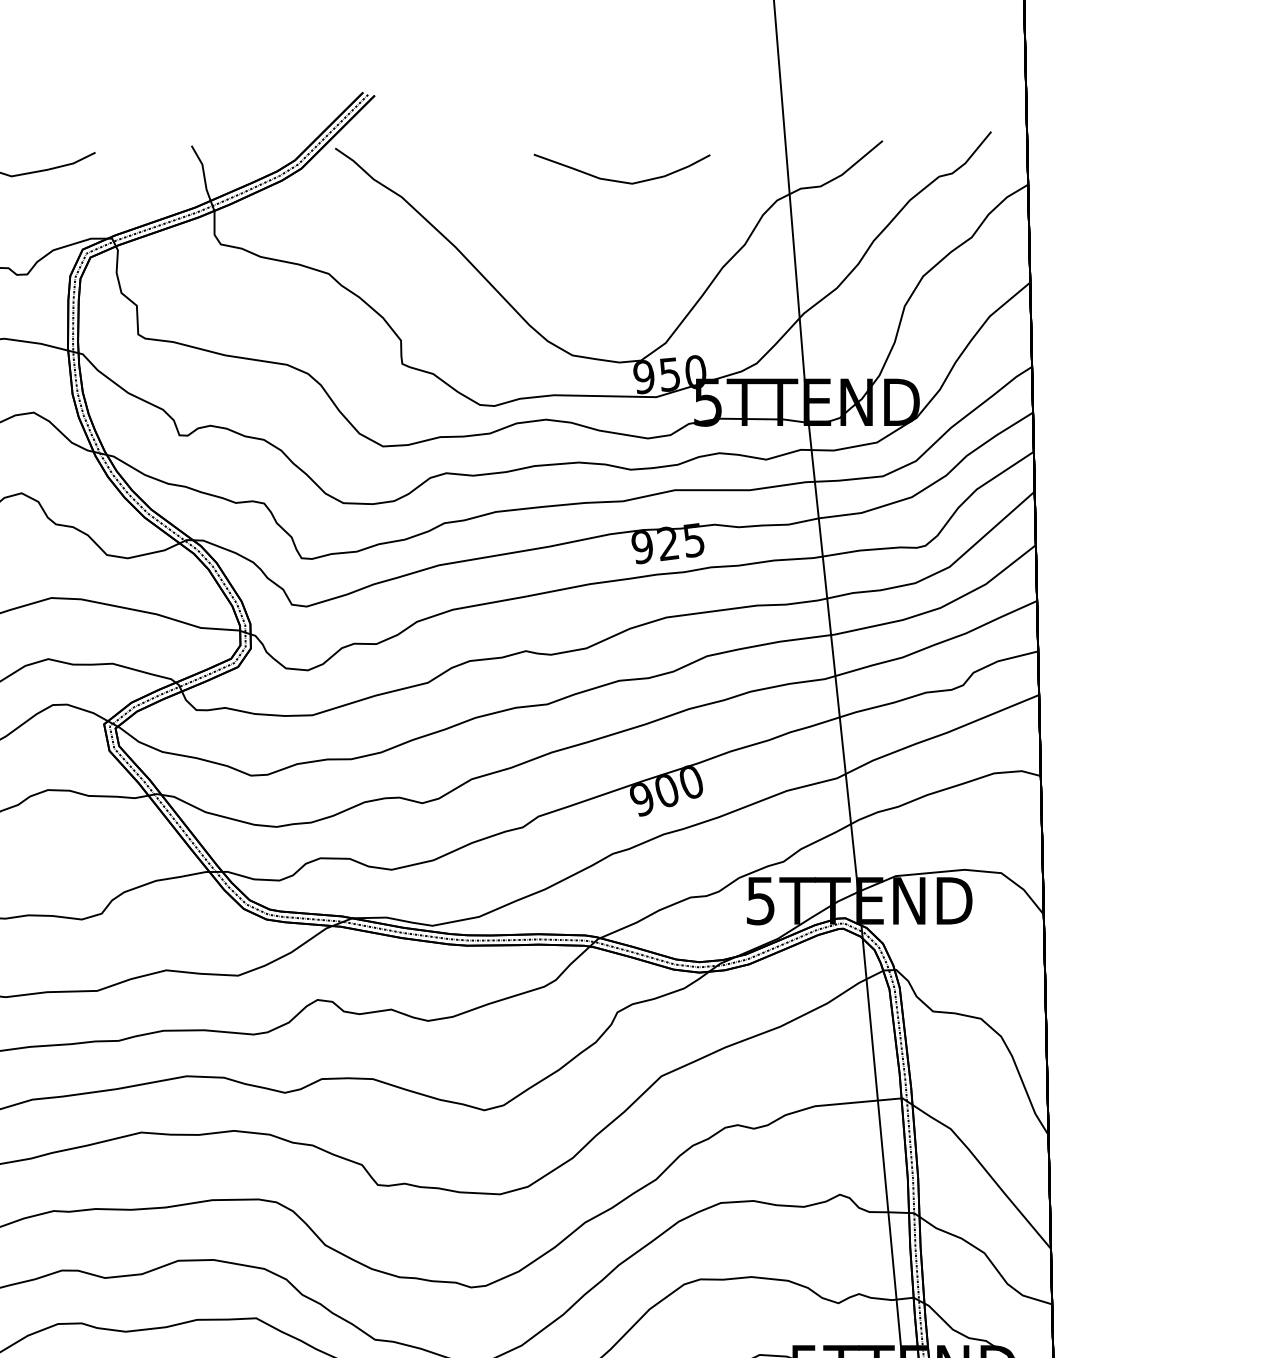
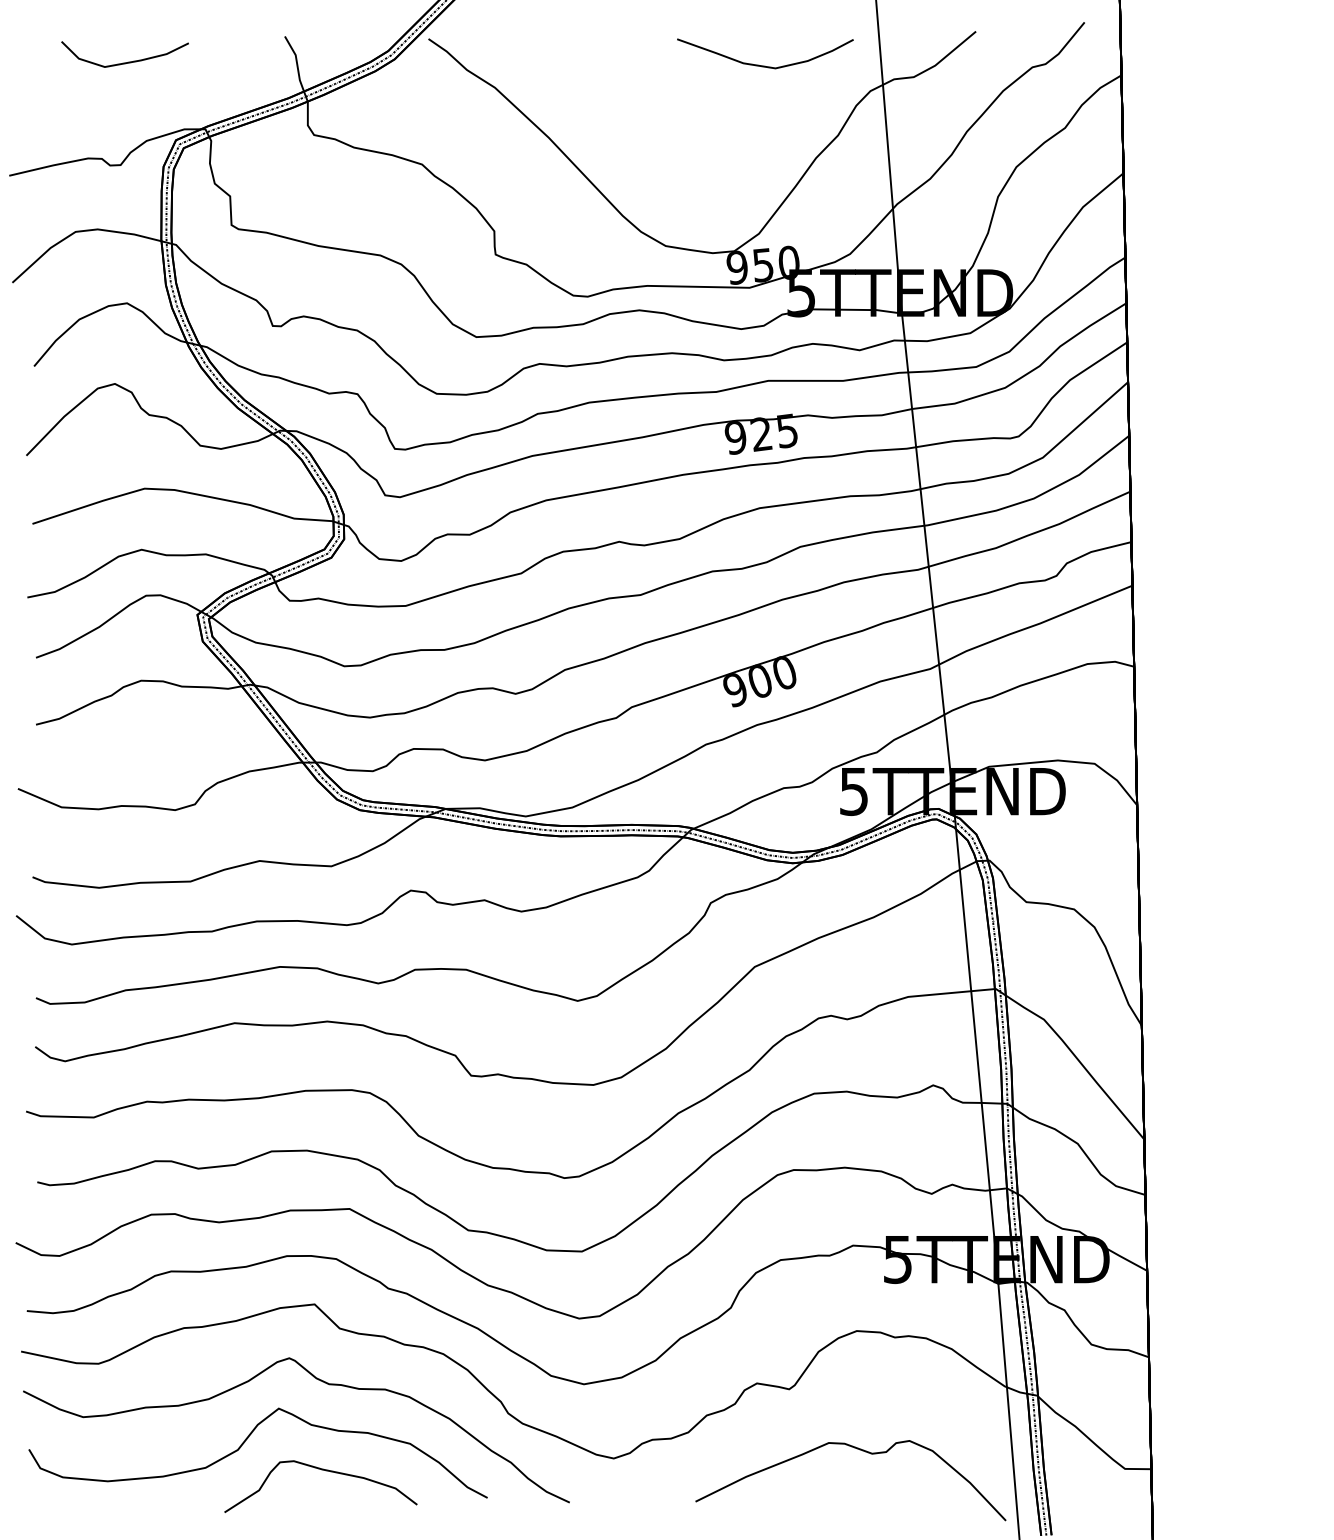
part: (622, 180) -> (765, 65), moved

